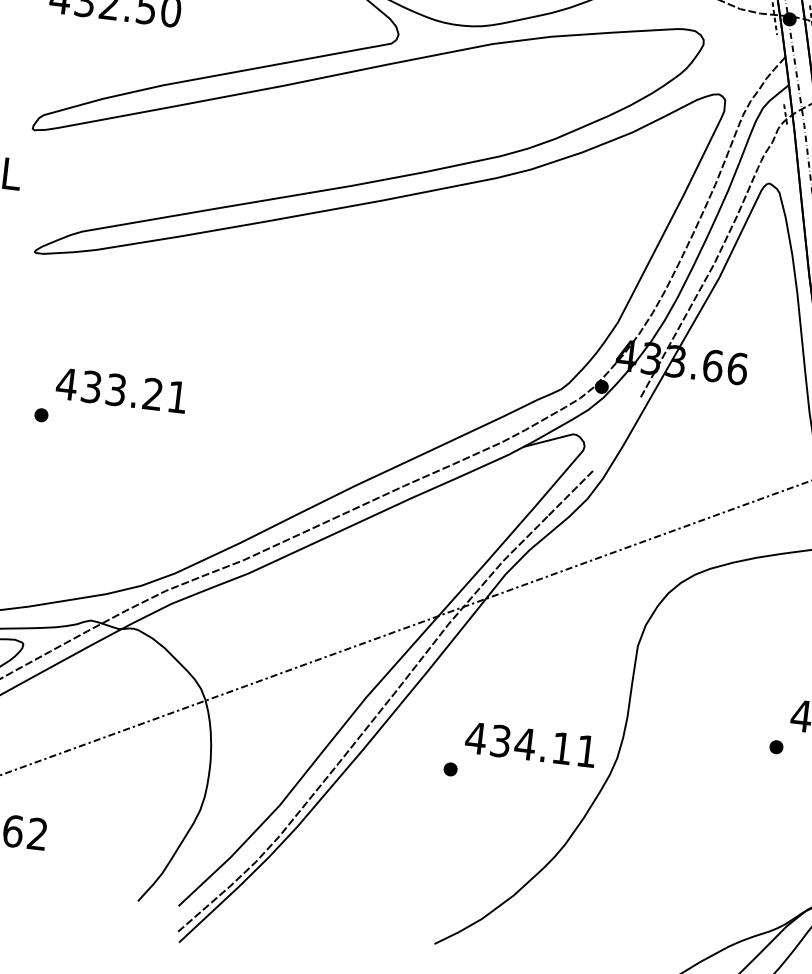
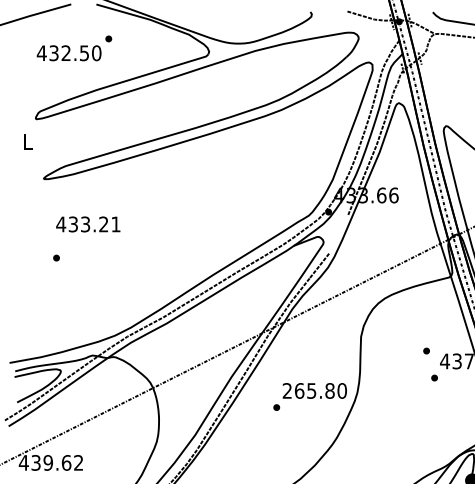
text: (122, 390) -> (88, 224), moved
part: (766, 689) -> (426, 350), added
text: (530, 743) -> (314, 390), 434.11 -> 265.80

